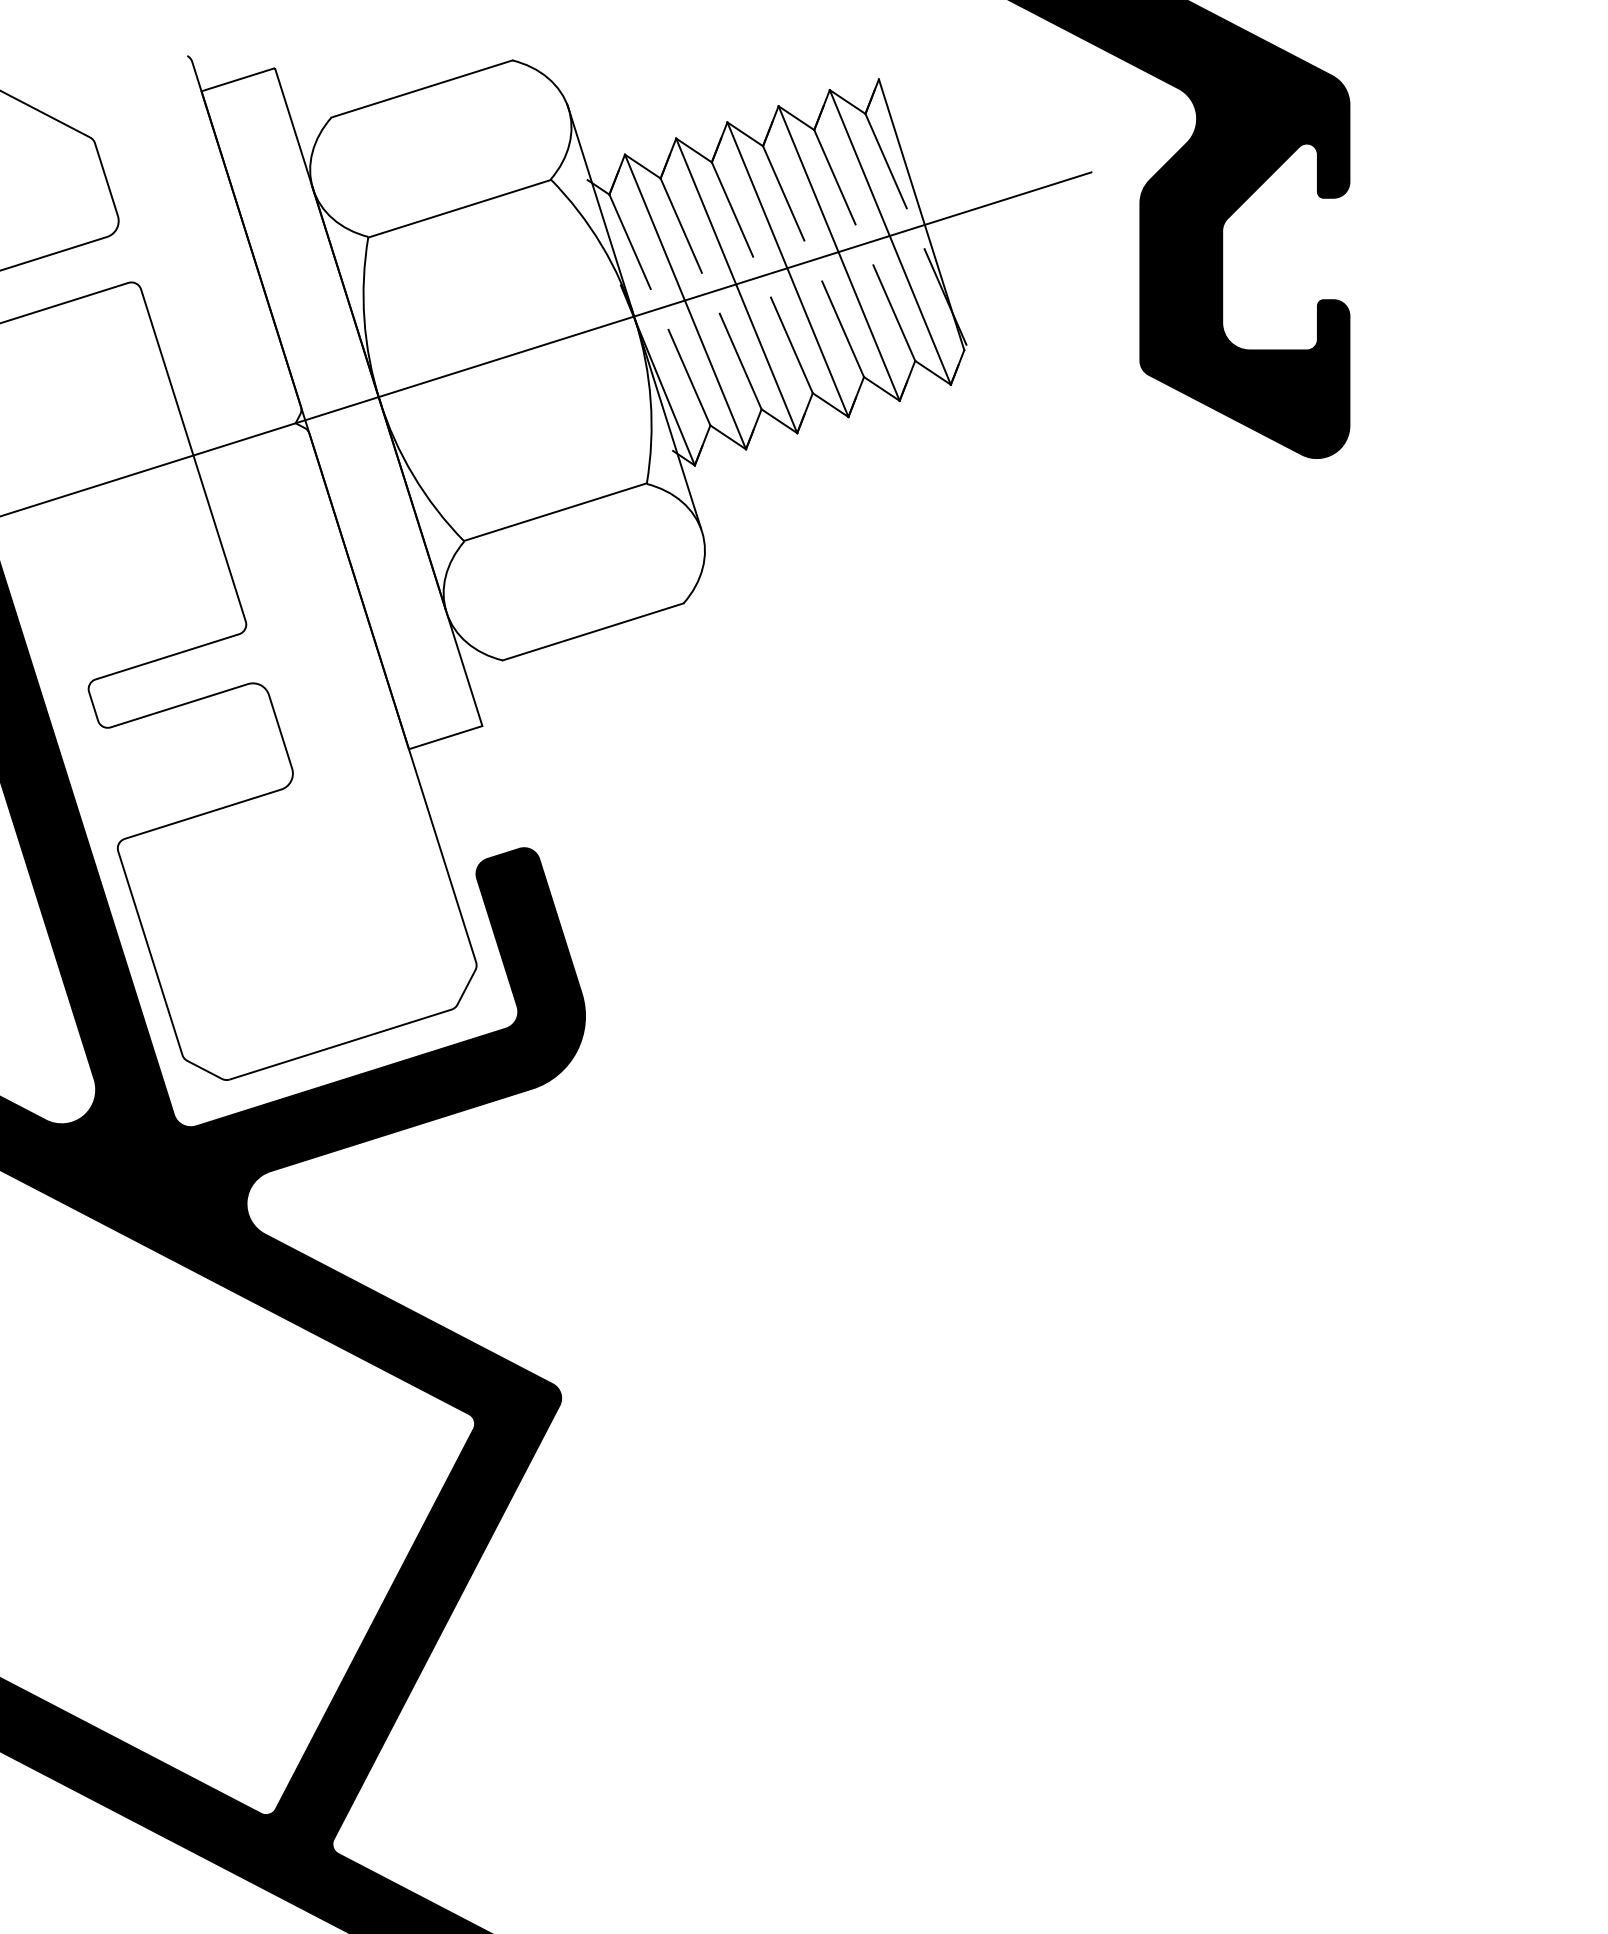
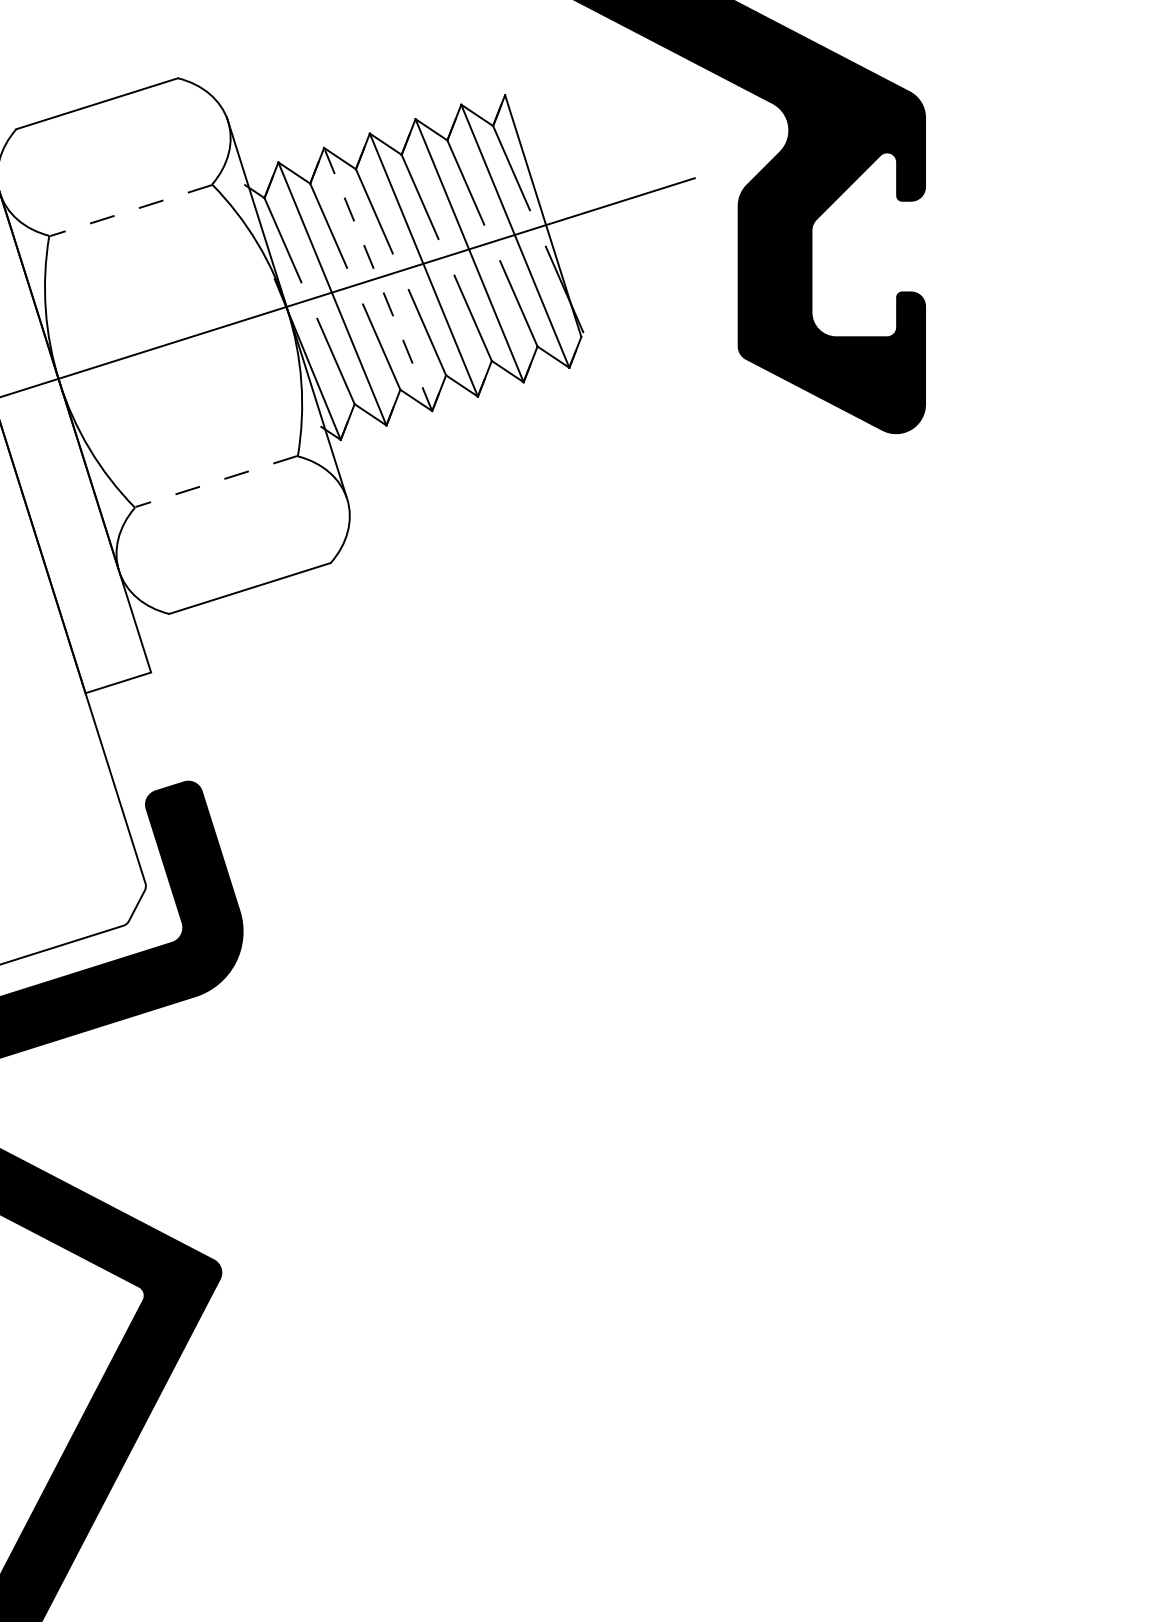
line: (459, 208) -> (130, 210), solid -> dashed
line: (736, 285) -> (377, 279), solid -> dashed
line: (555, 512) -> (216, 481), solid -> dashed

